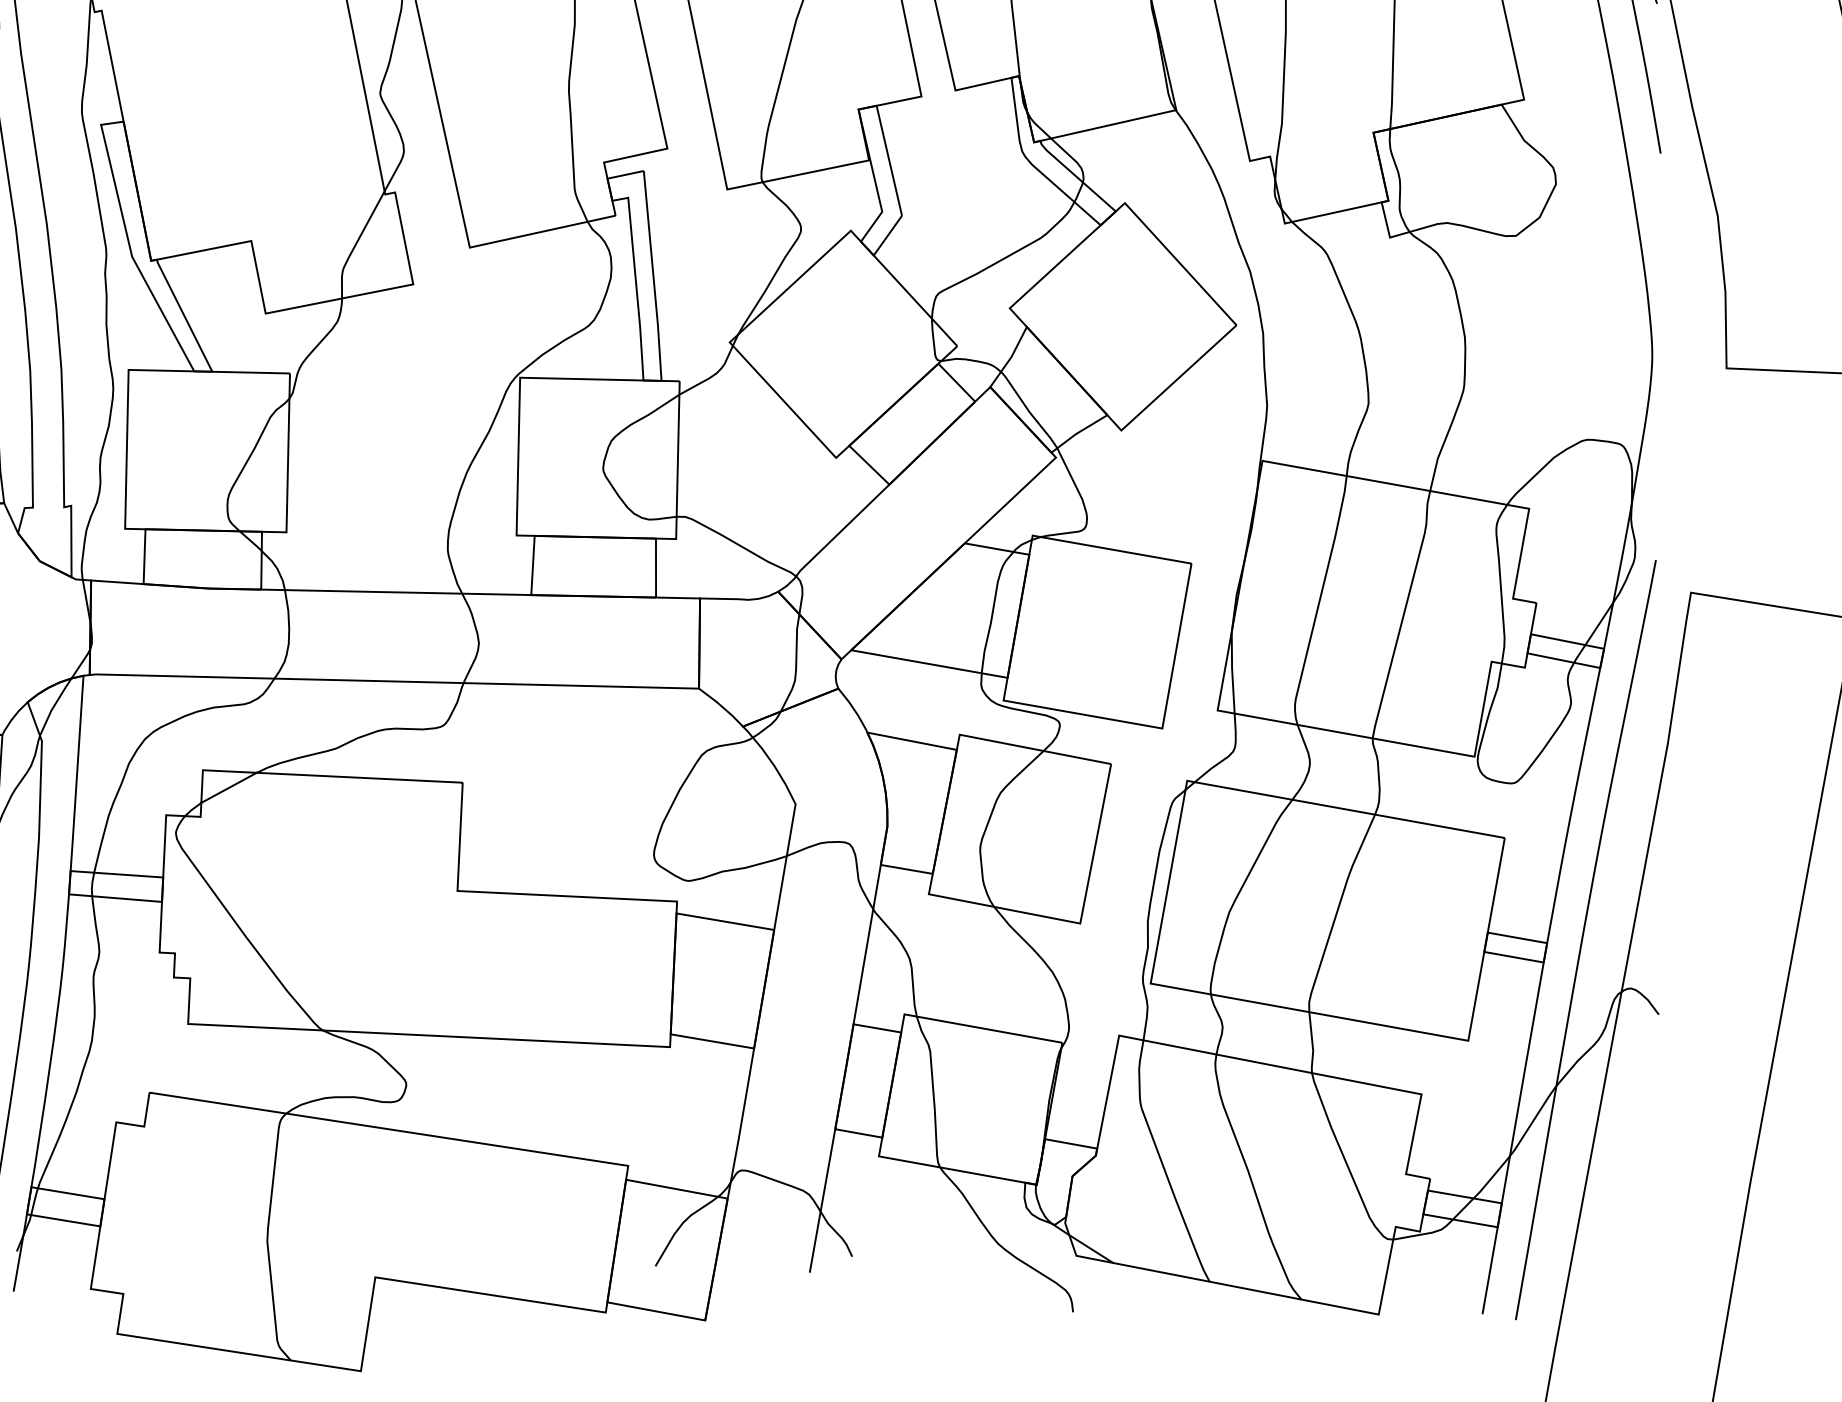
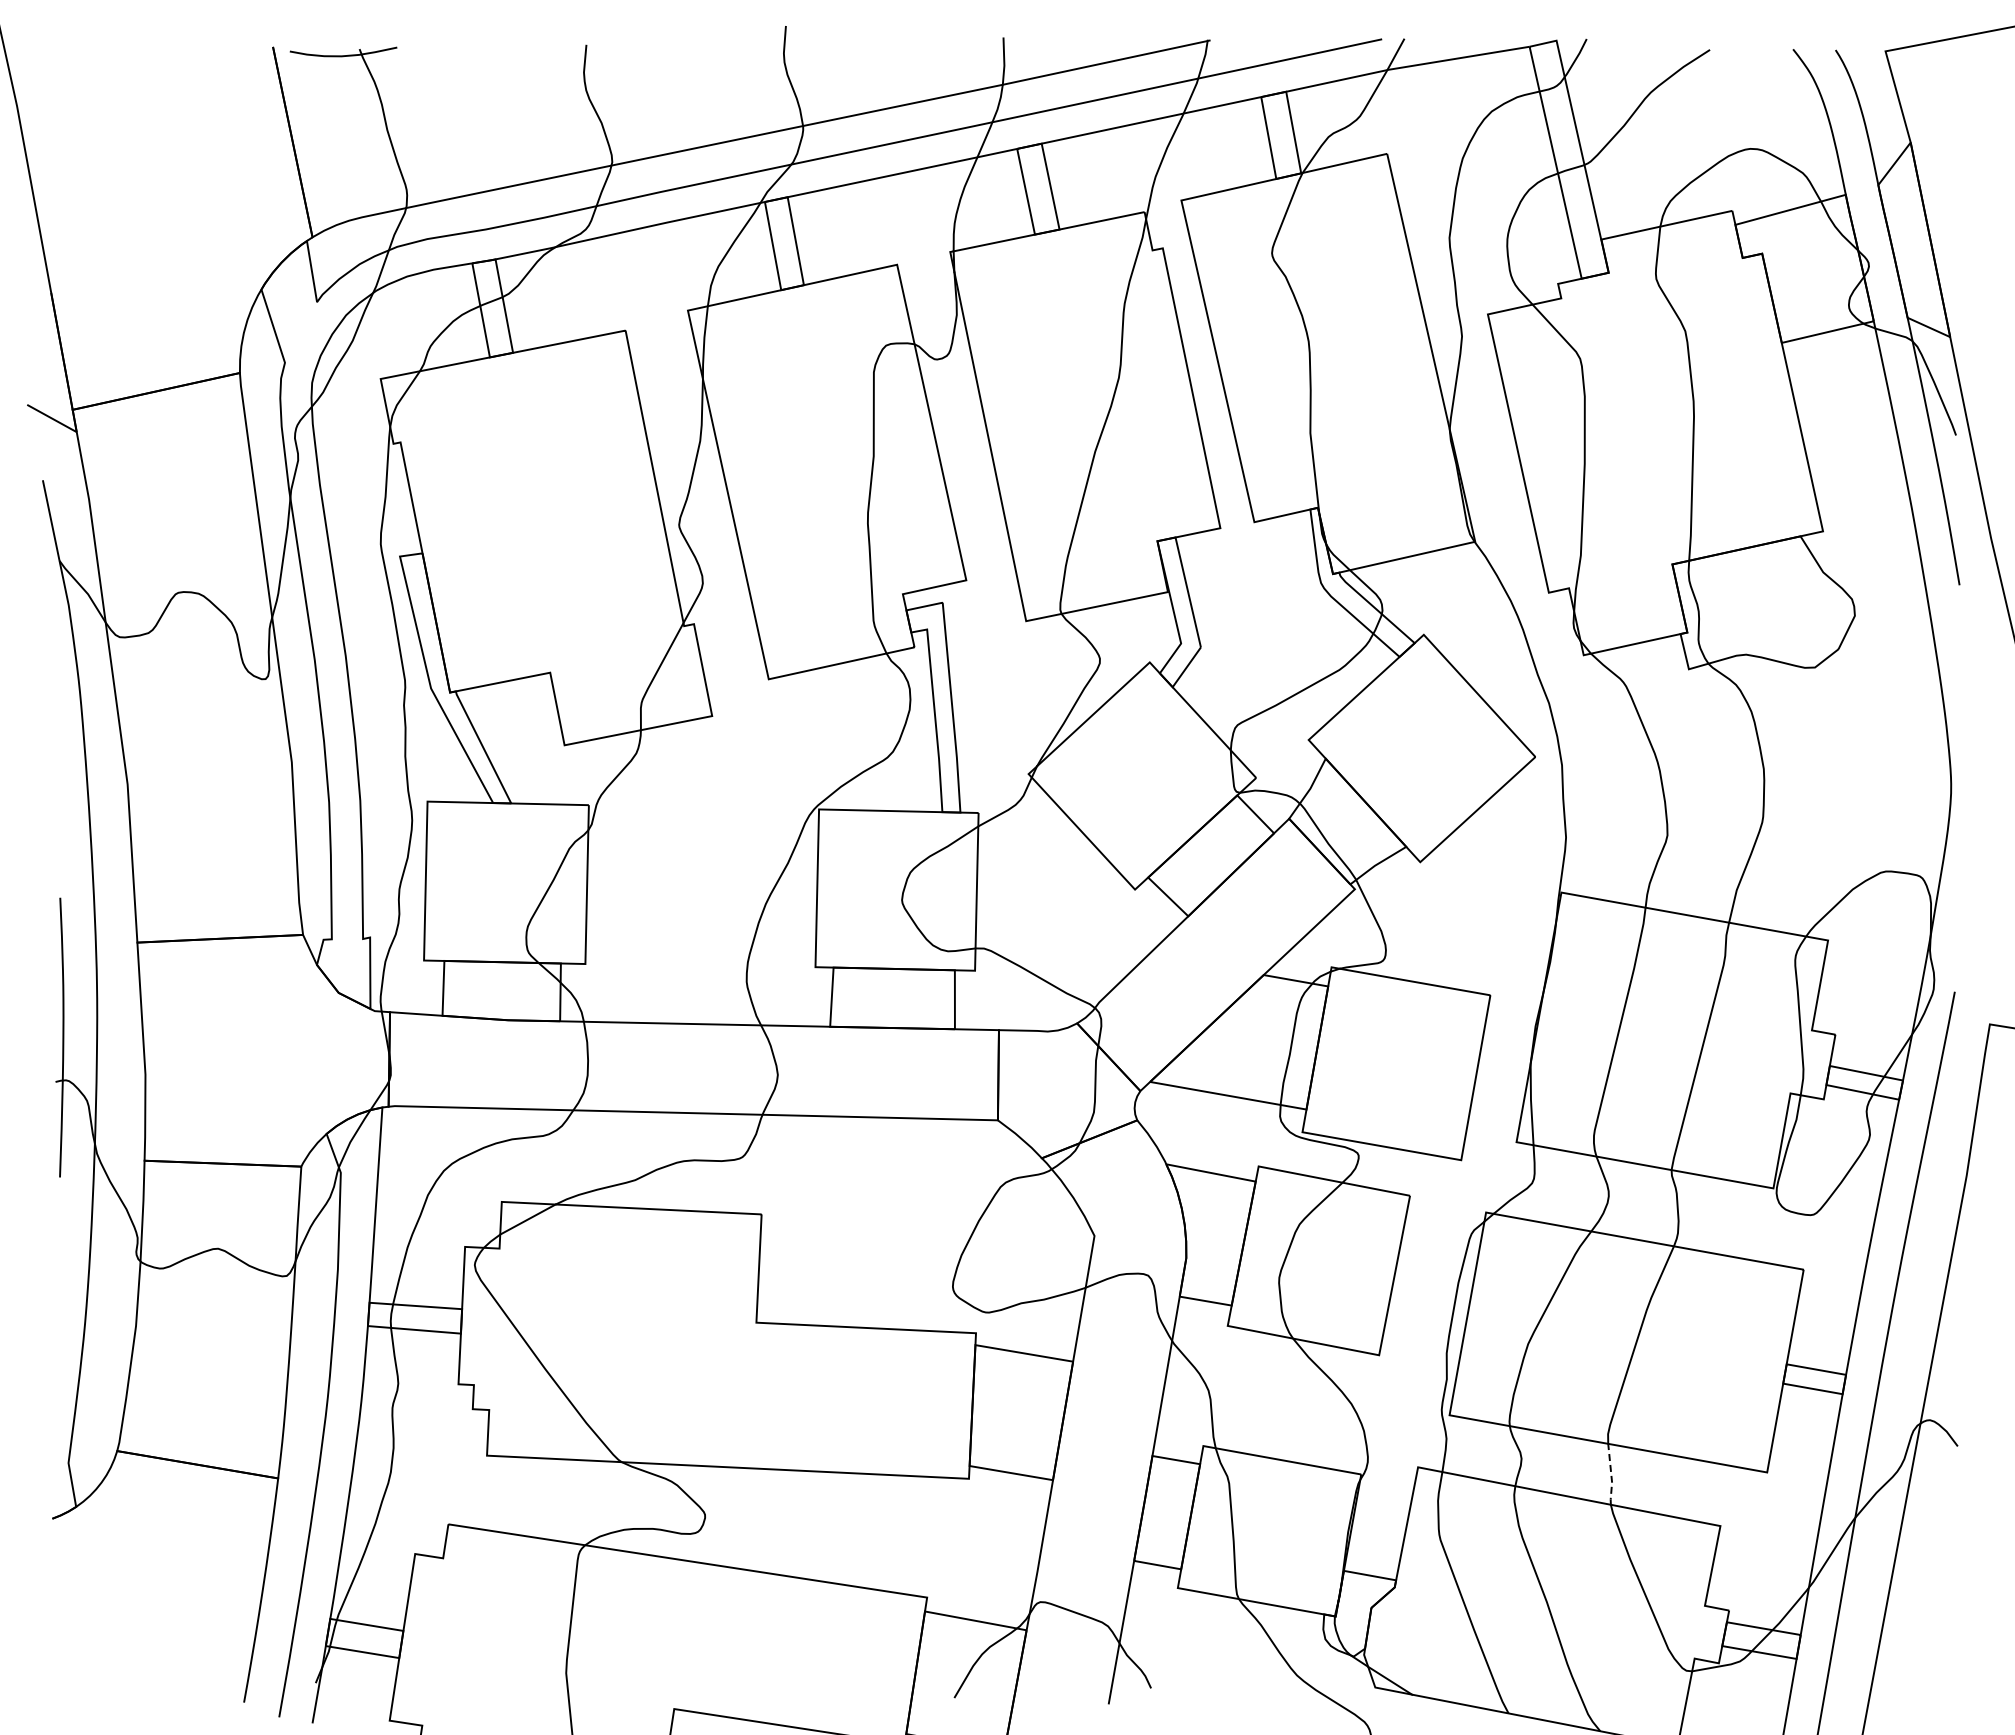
line: (1312, 1043) -> (1611, 1475), solid -> dashed

